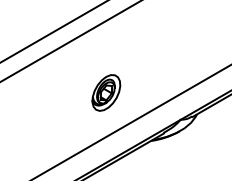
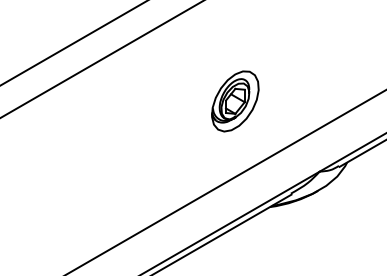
part: (106, 92) -> (235, 100), moved

